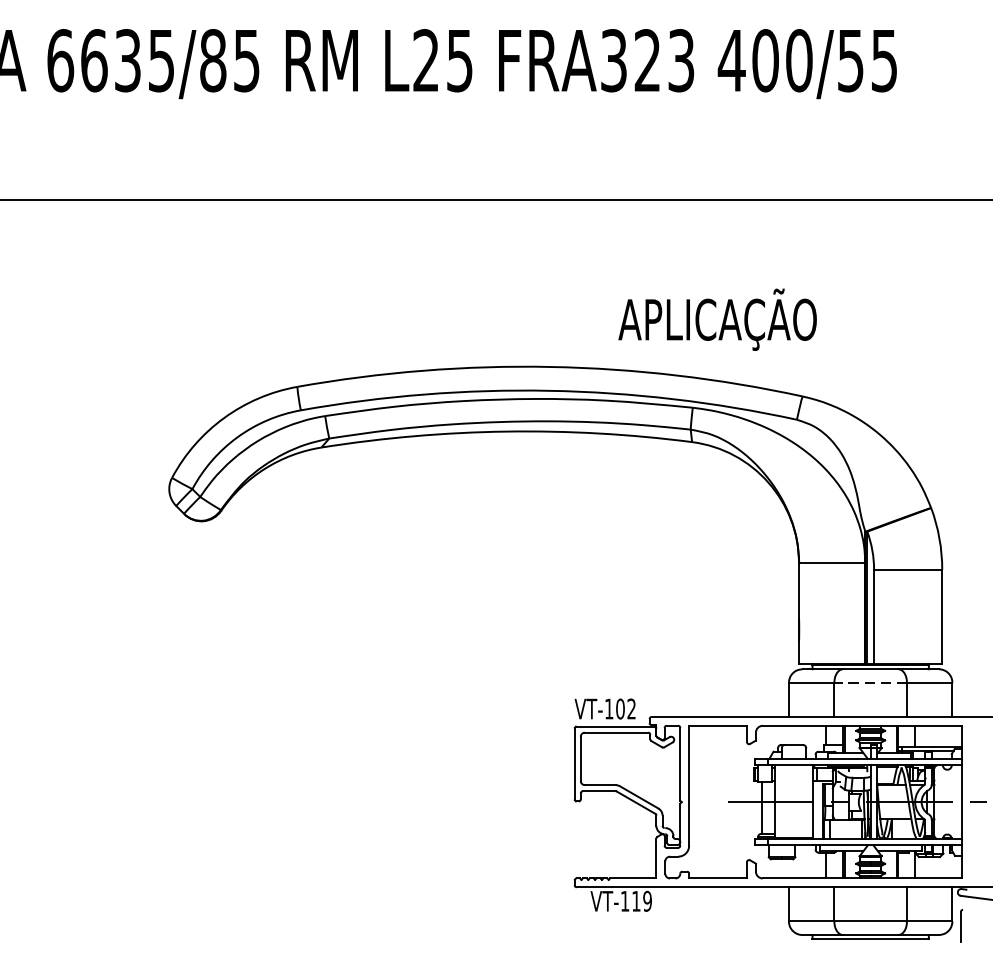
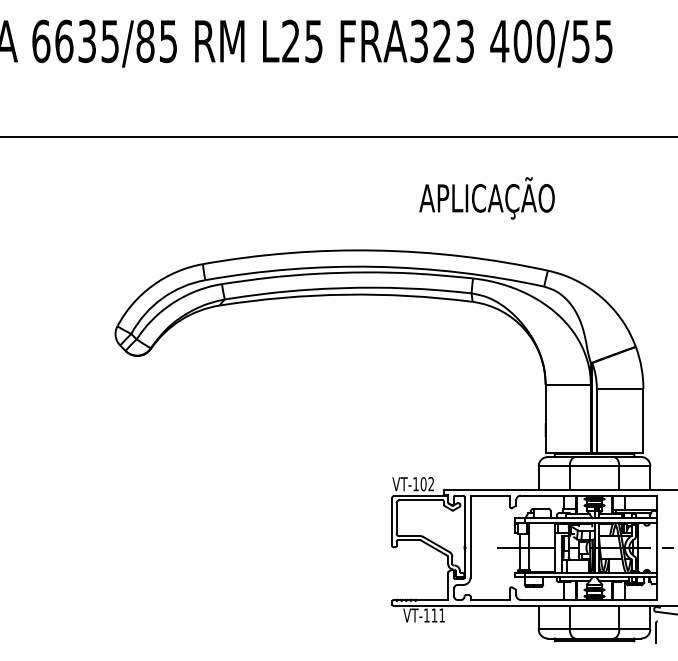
text: (716, 320) -> (486, 198), moved
line: (870, 683) -> (594, 466), dashed -> solid
text: (648, 901) -> (442, 615), VT-119 -> VT-111

